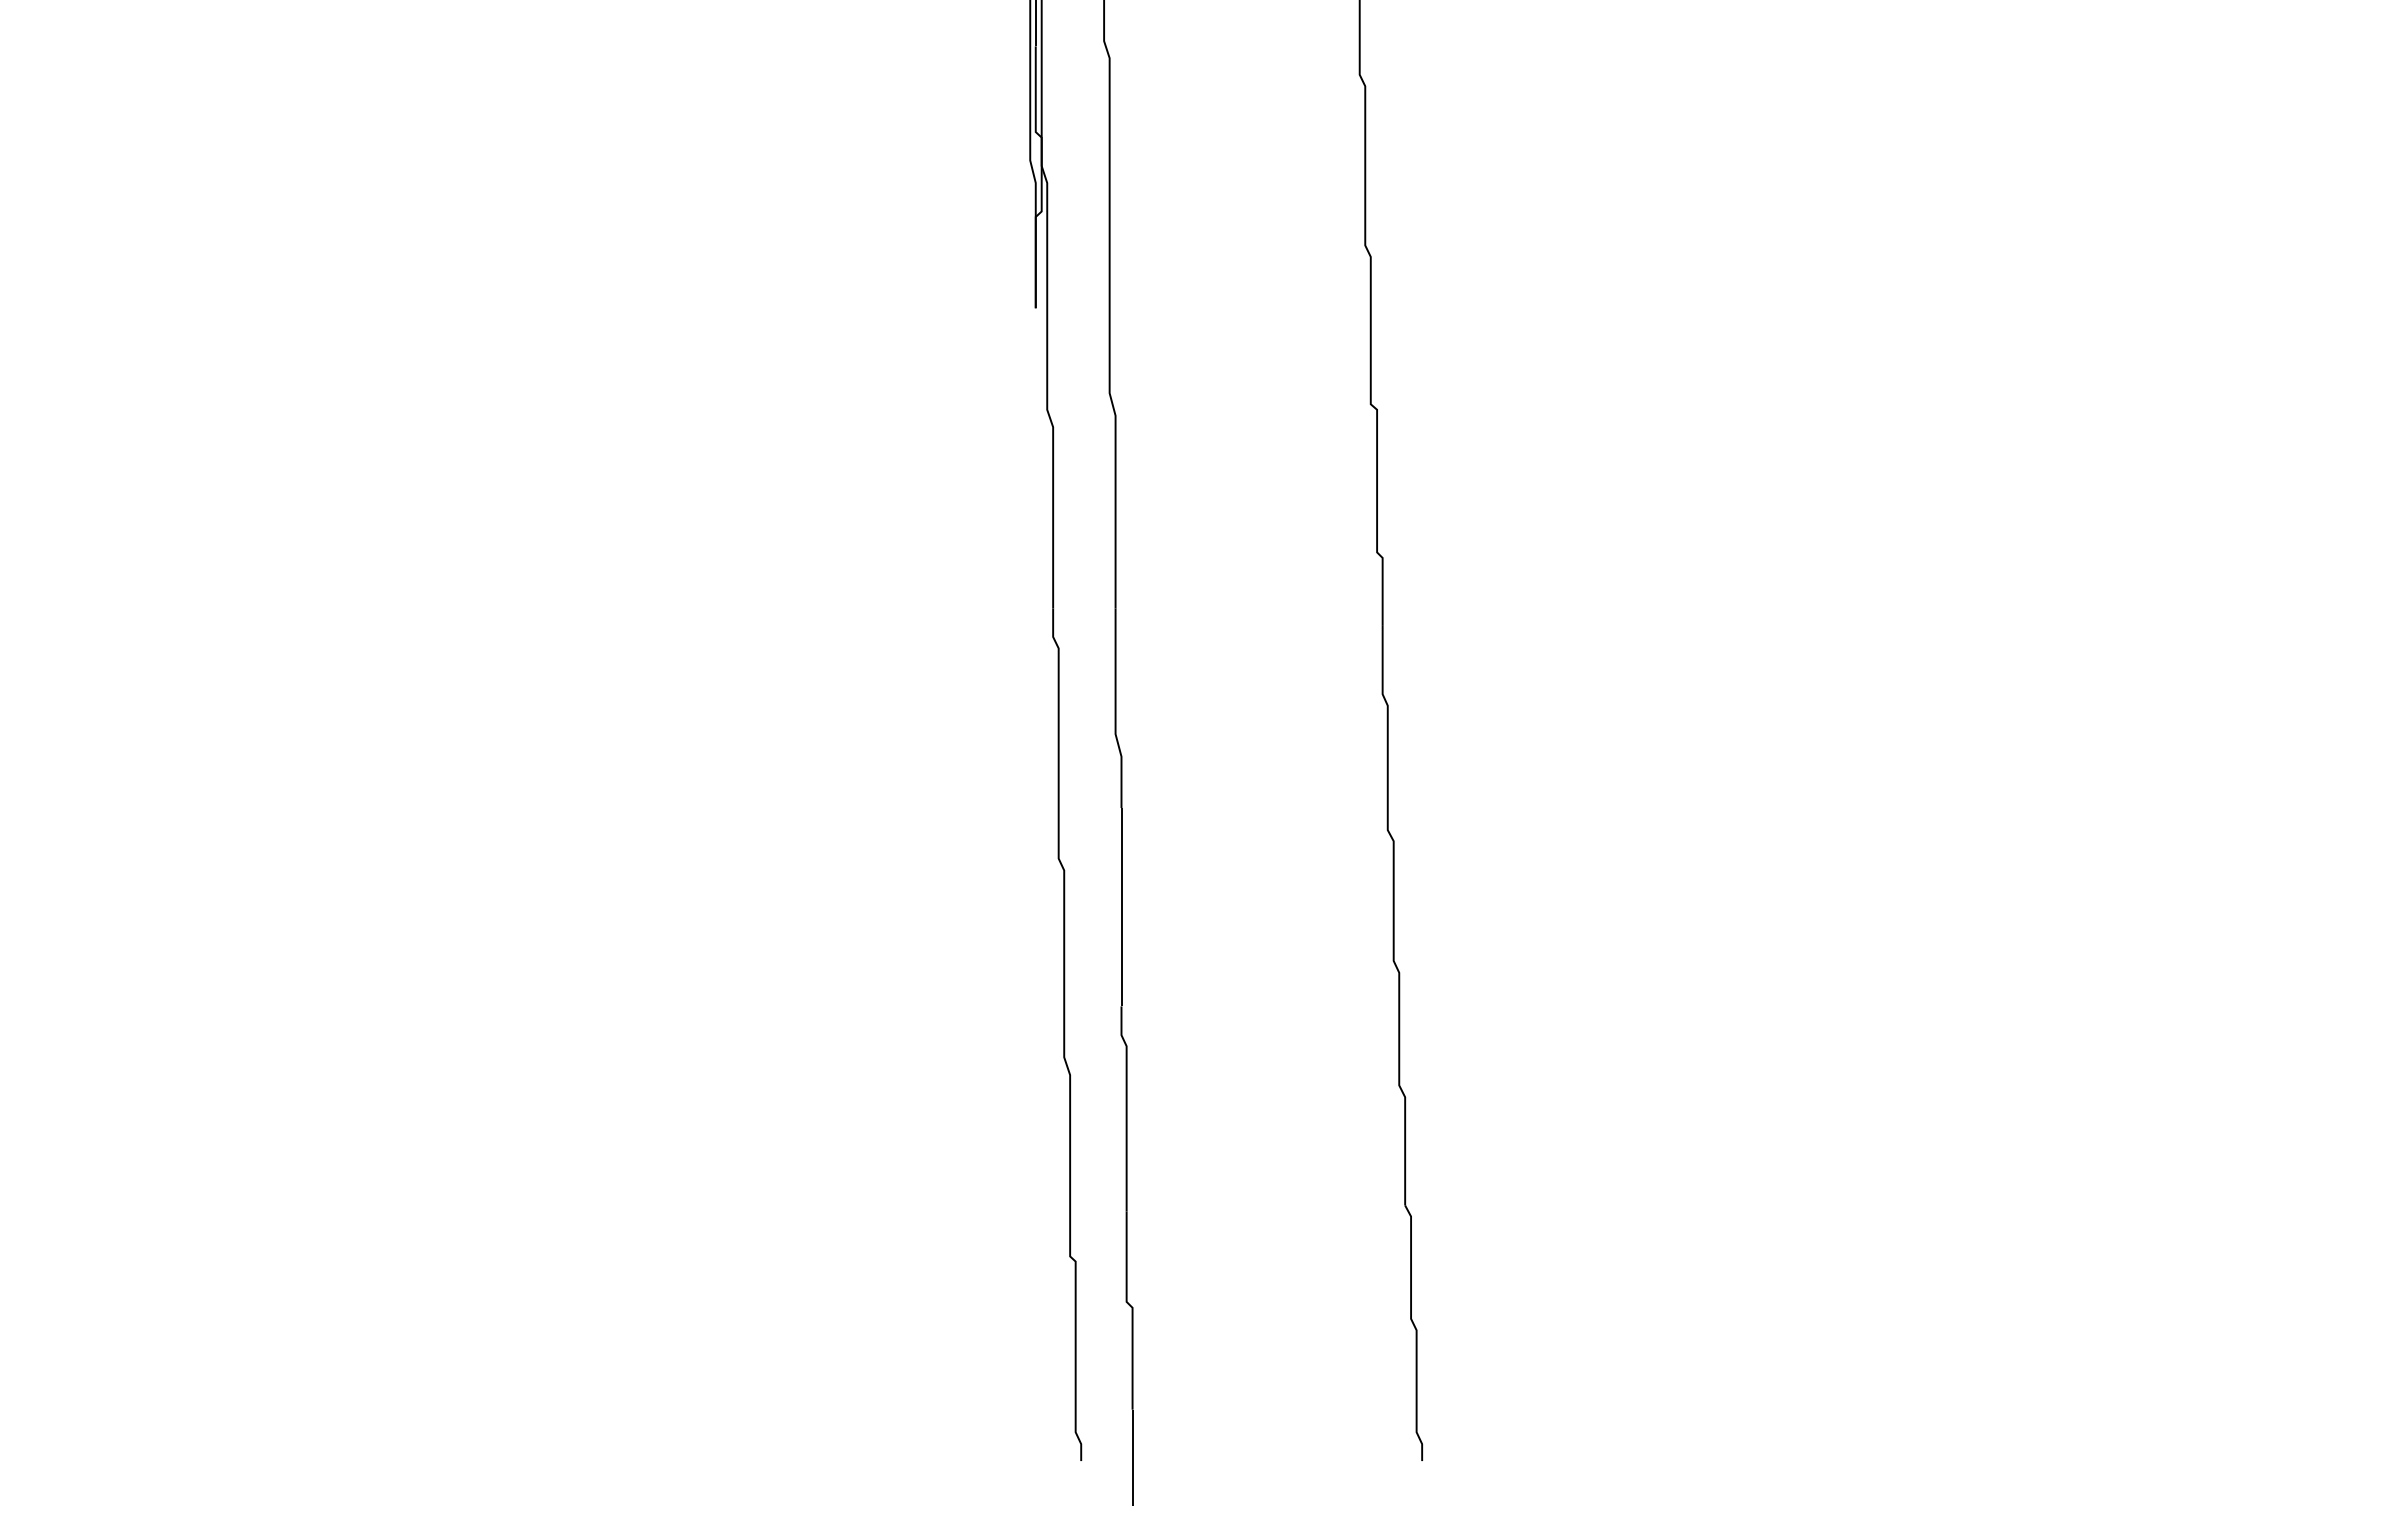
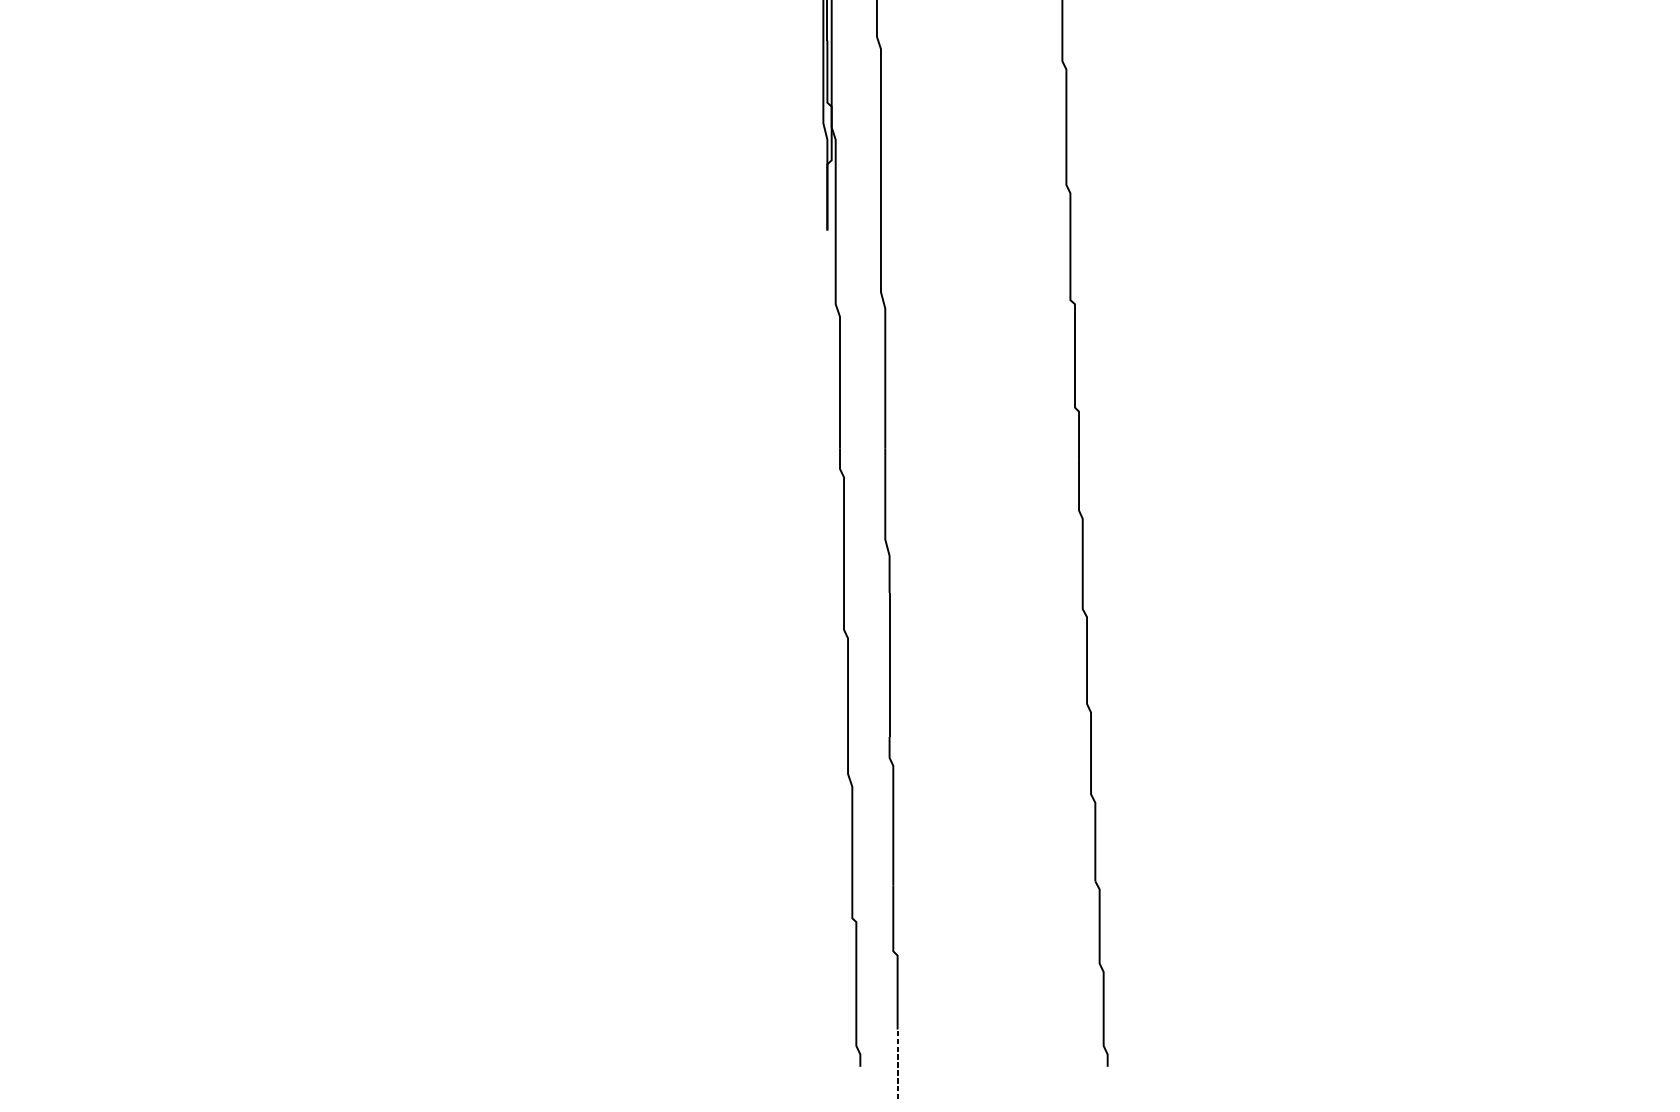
line: (1132, 1457) -> (897, 1064), solid -> dashed

